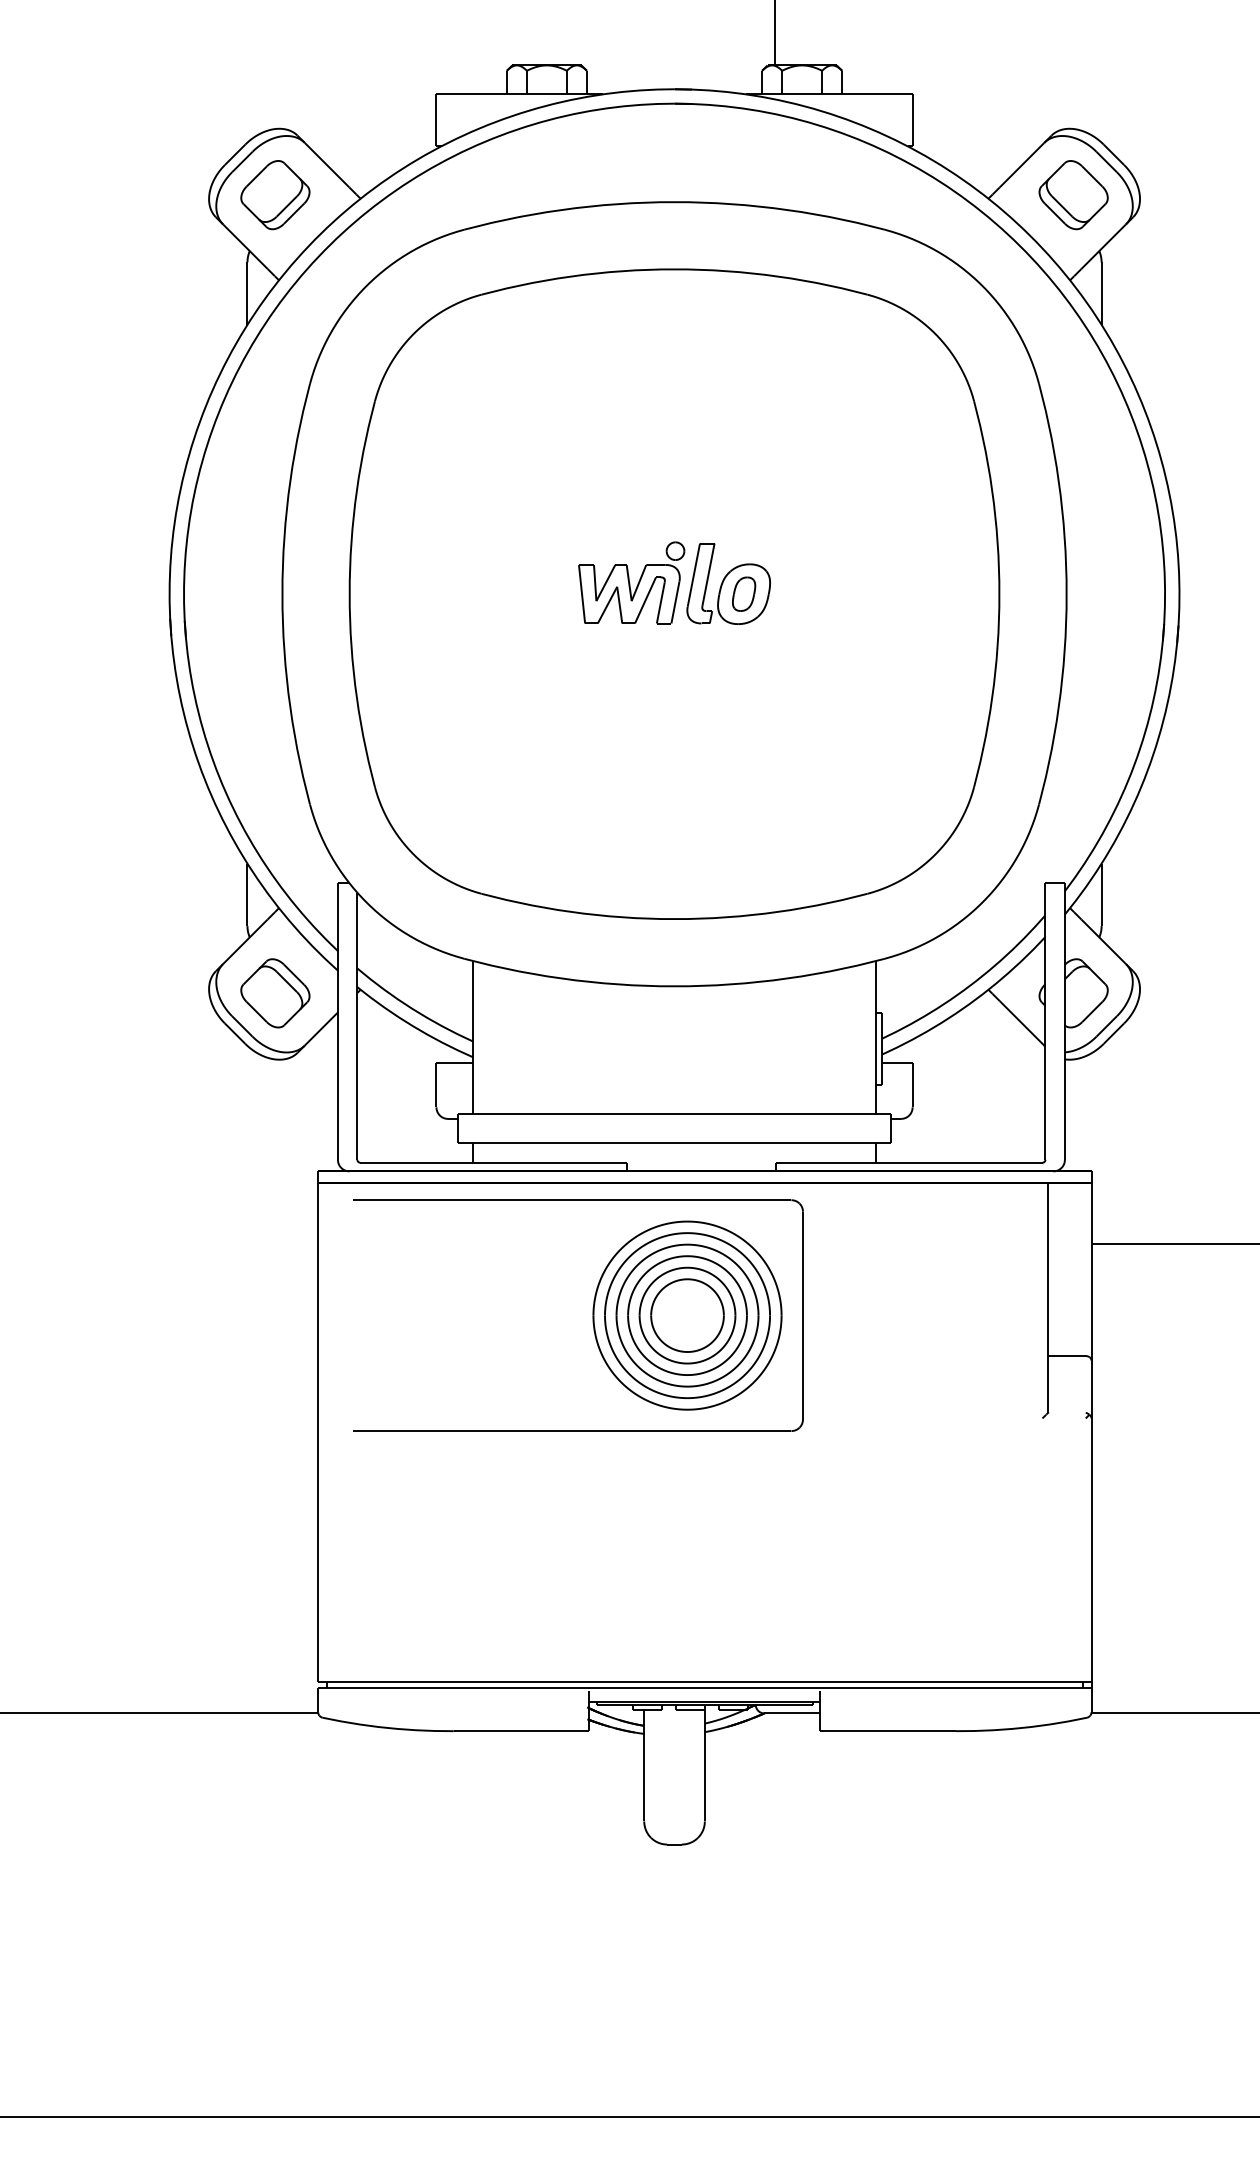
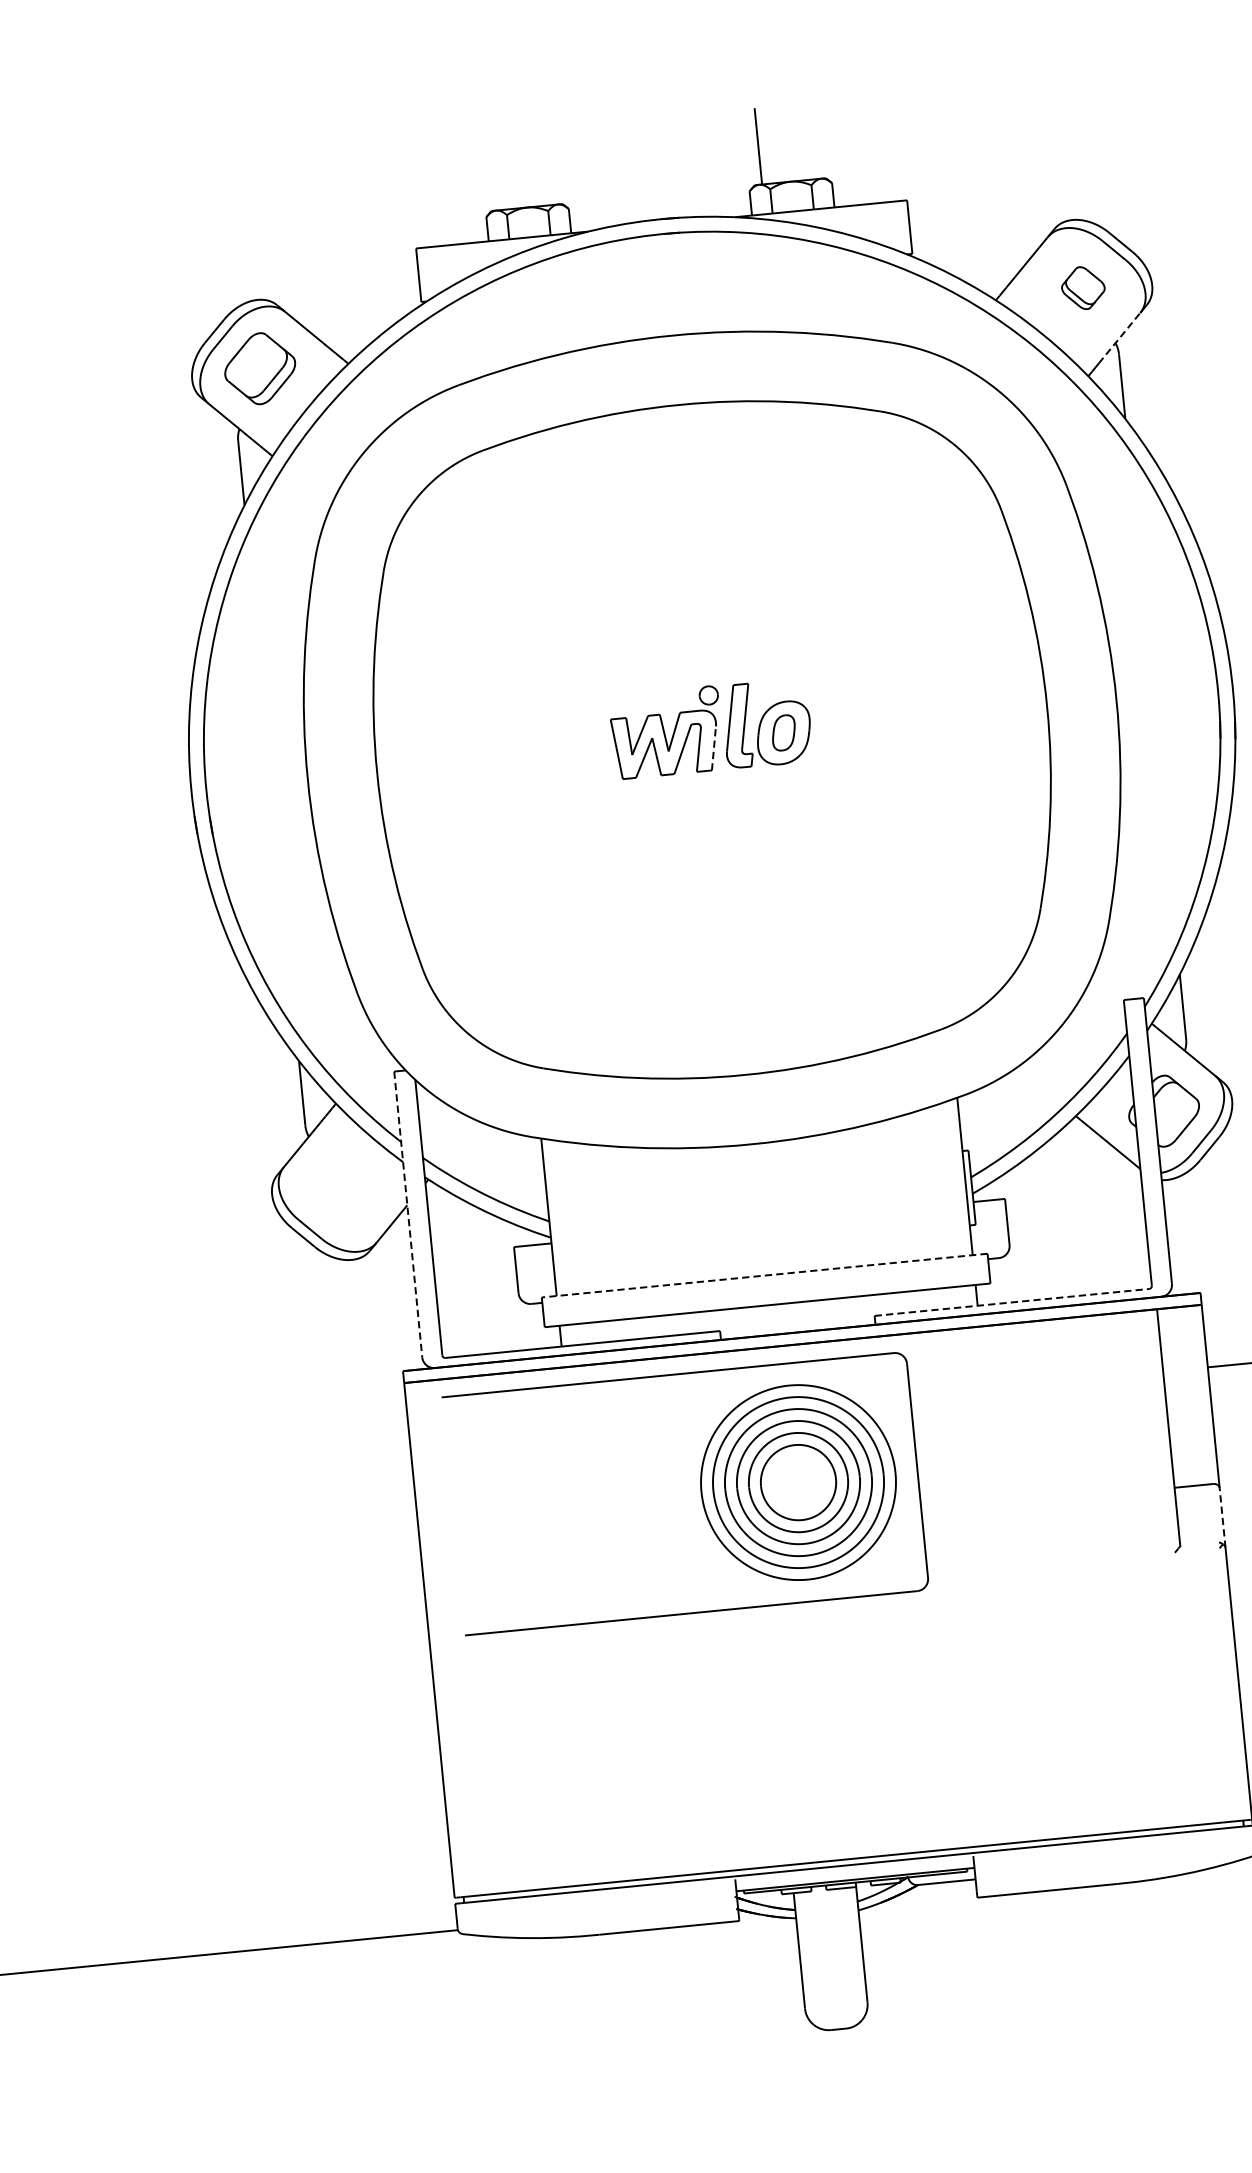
part: (1073, 195) -> (1083, 288), size x0.6
line: (1104, 246) -> (1120, 337), solid -> dashed
line: (675, 602) -> (713, 748), solid -> dashed
part: (275, 993) -> (341, 1192), removed
line: (337, 1021) -> (407, 1214), solid -> dashed
line: (674, 1113) -> (764, 1275), solid -> dashed
line: (909, 1162) -> (1011, 1302), solid -> dashed
line: (1091, 1389) -> (1222, 1517), solid -> dashed

